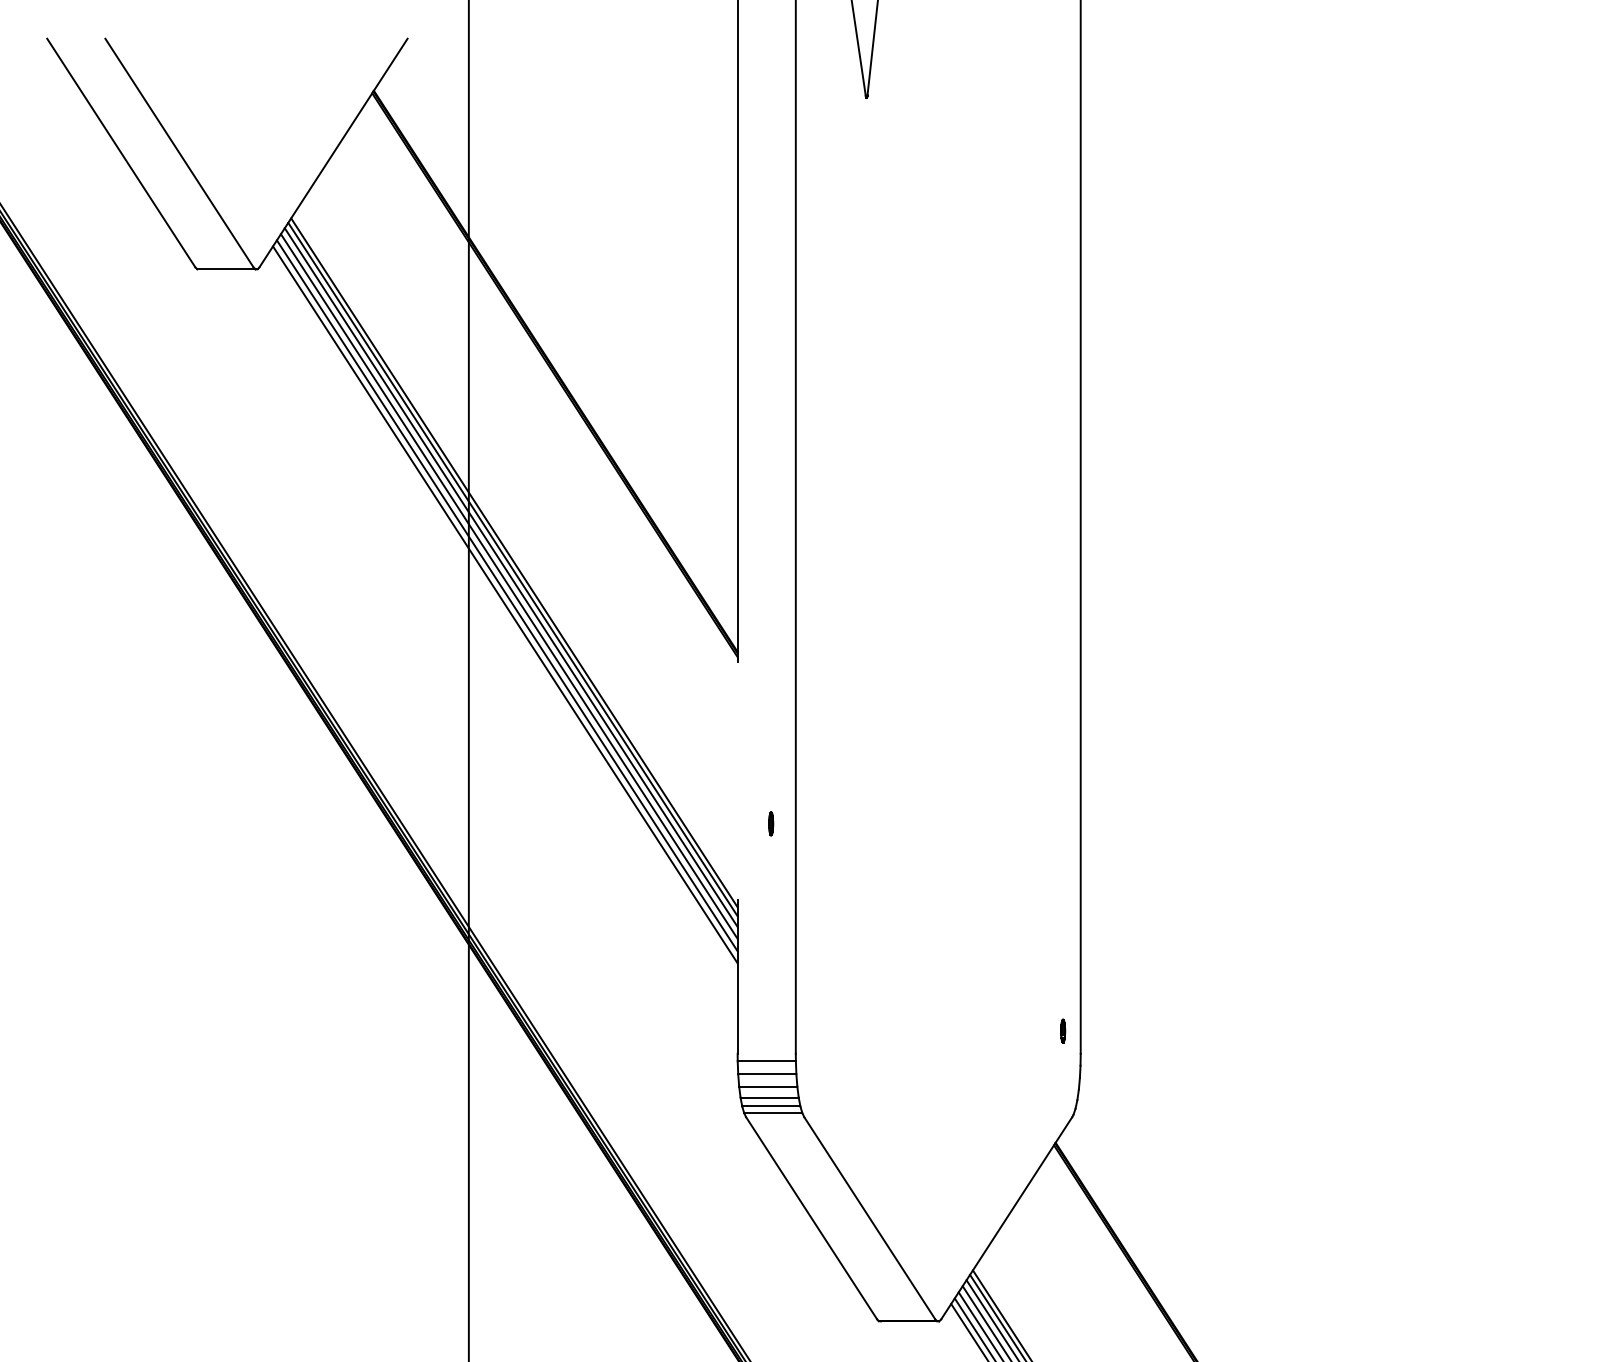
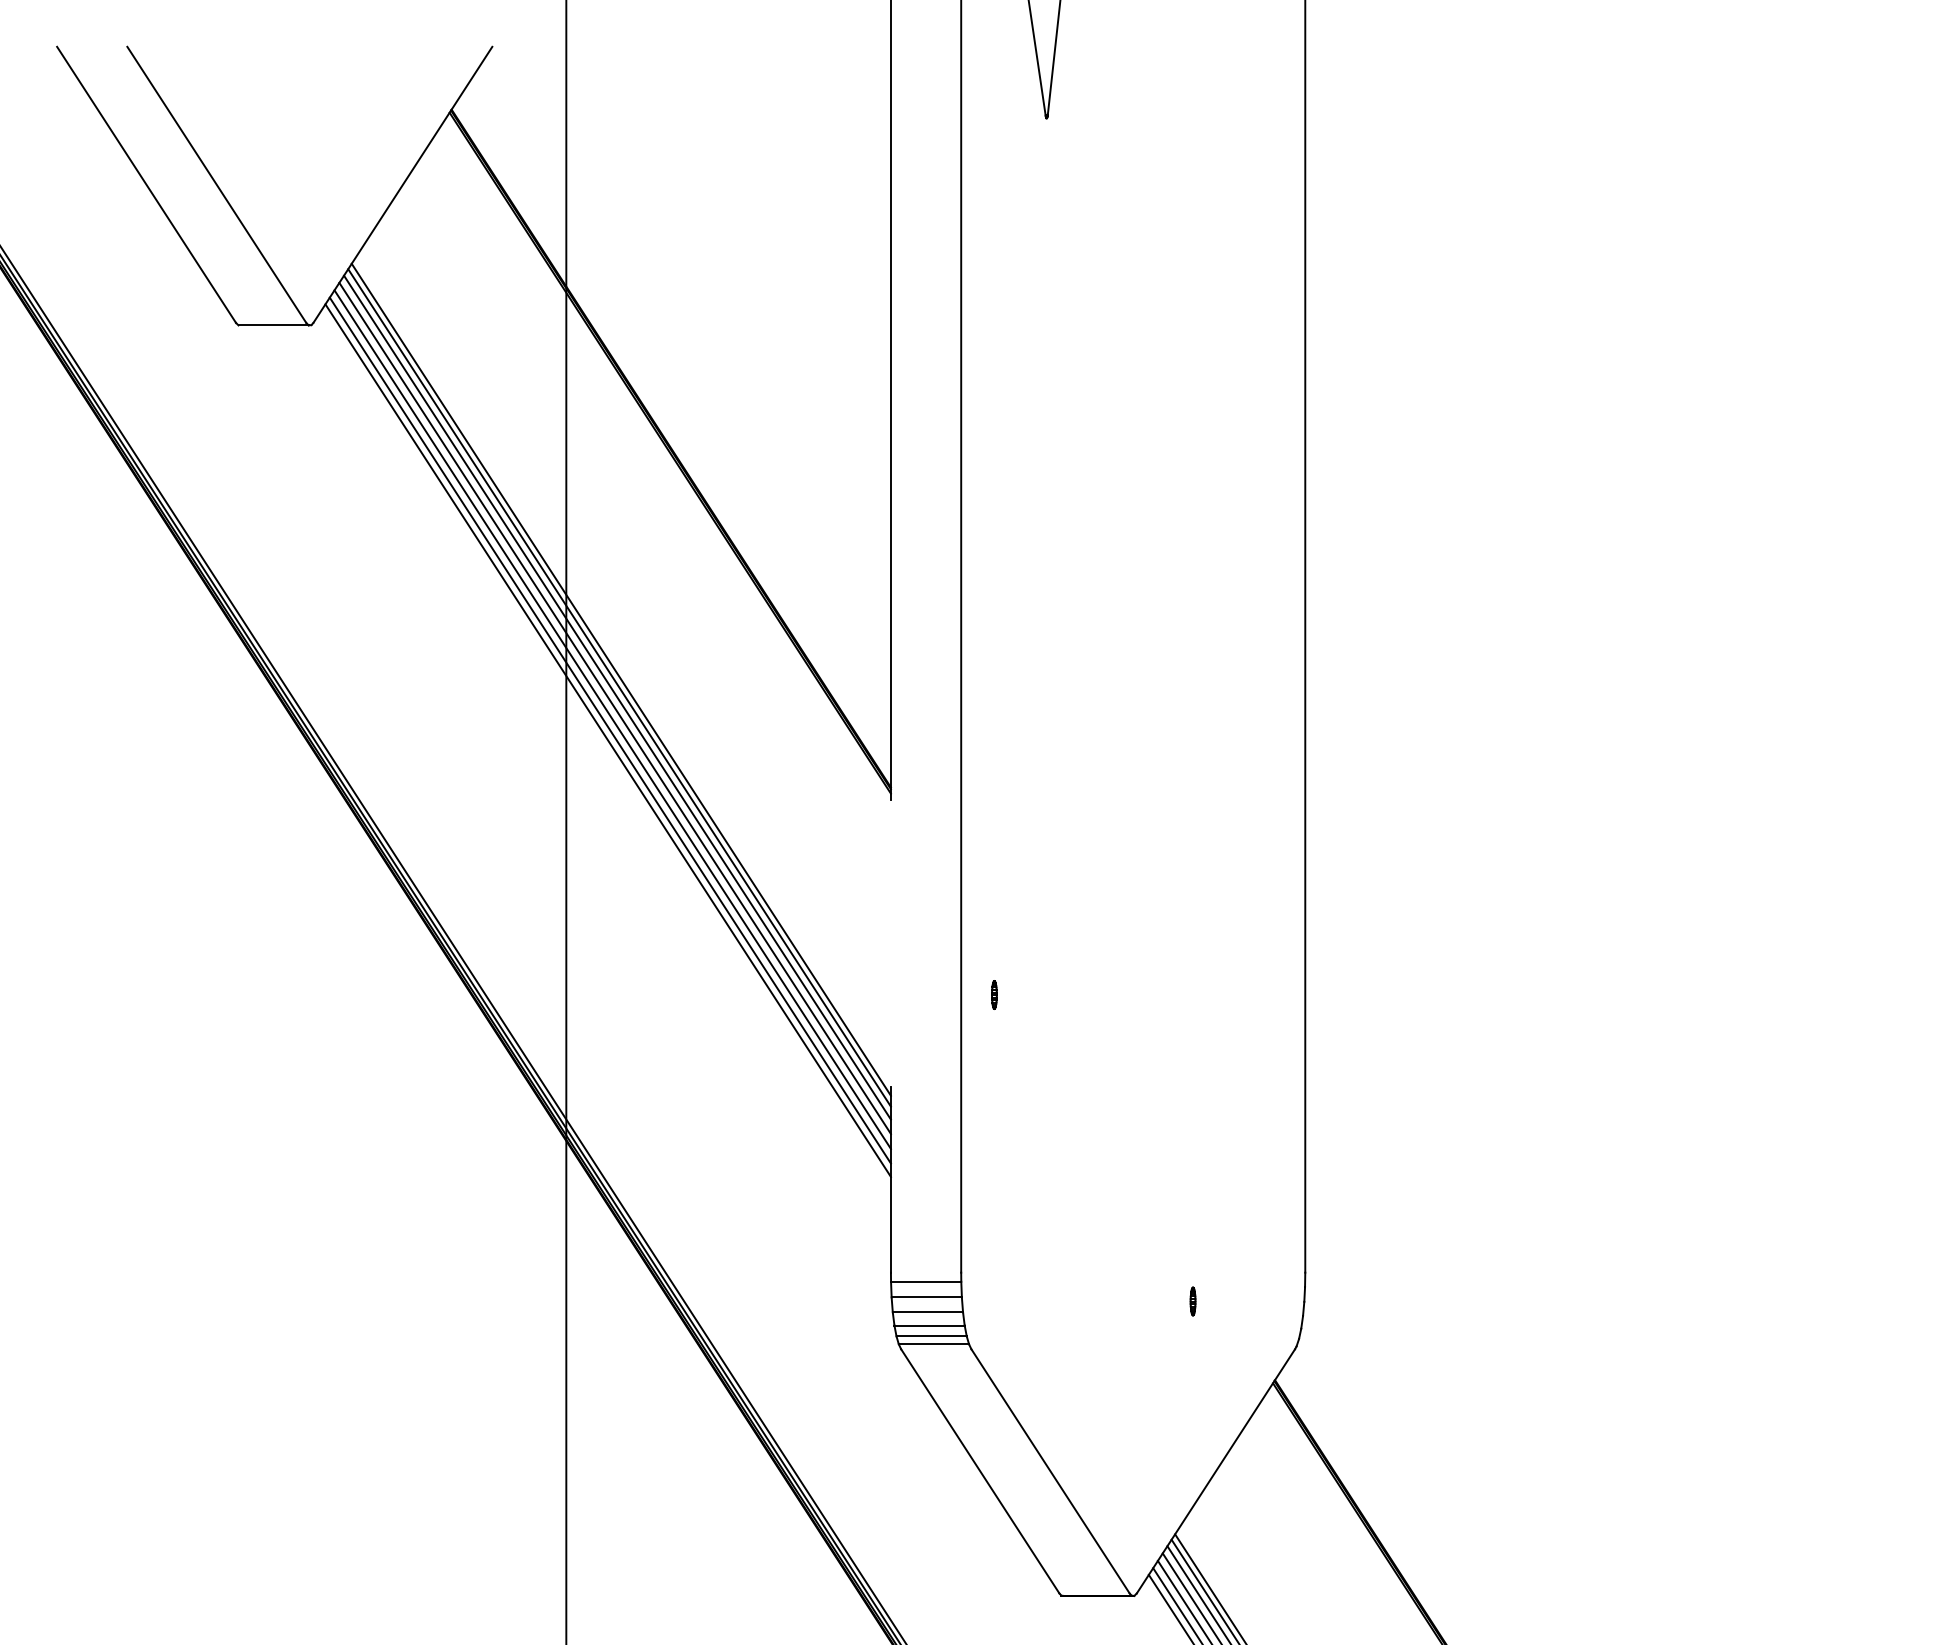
line: (502, 613) -> (607, 740), added
part: (771, 823) -> (994, 994), moved
part: (1062, 1031) -> (1192, 1301), moved

